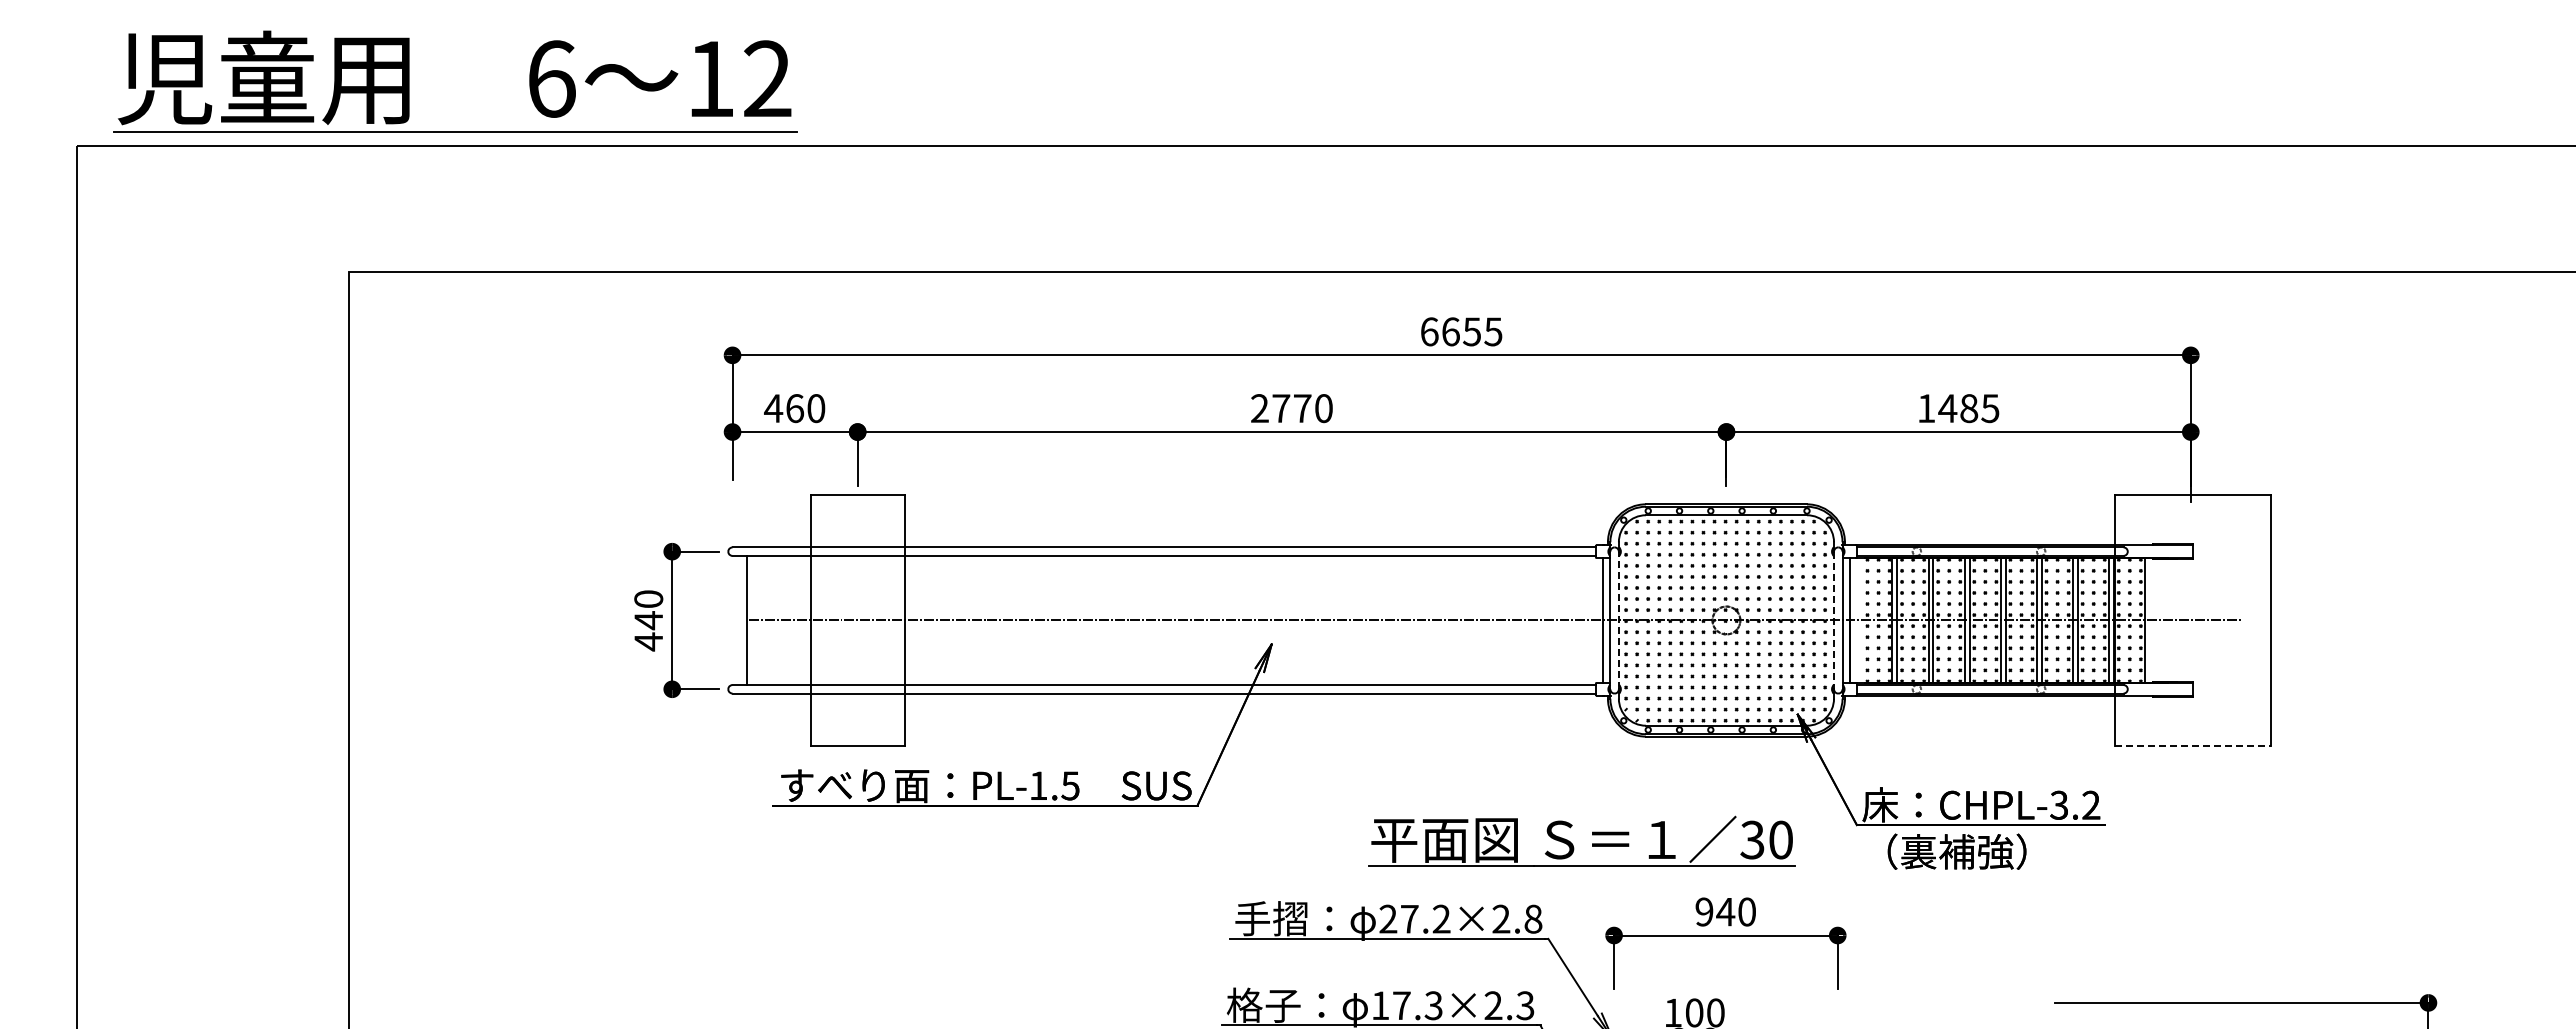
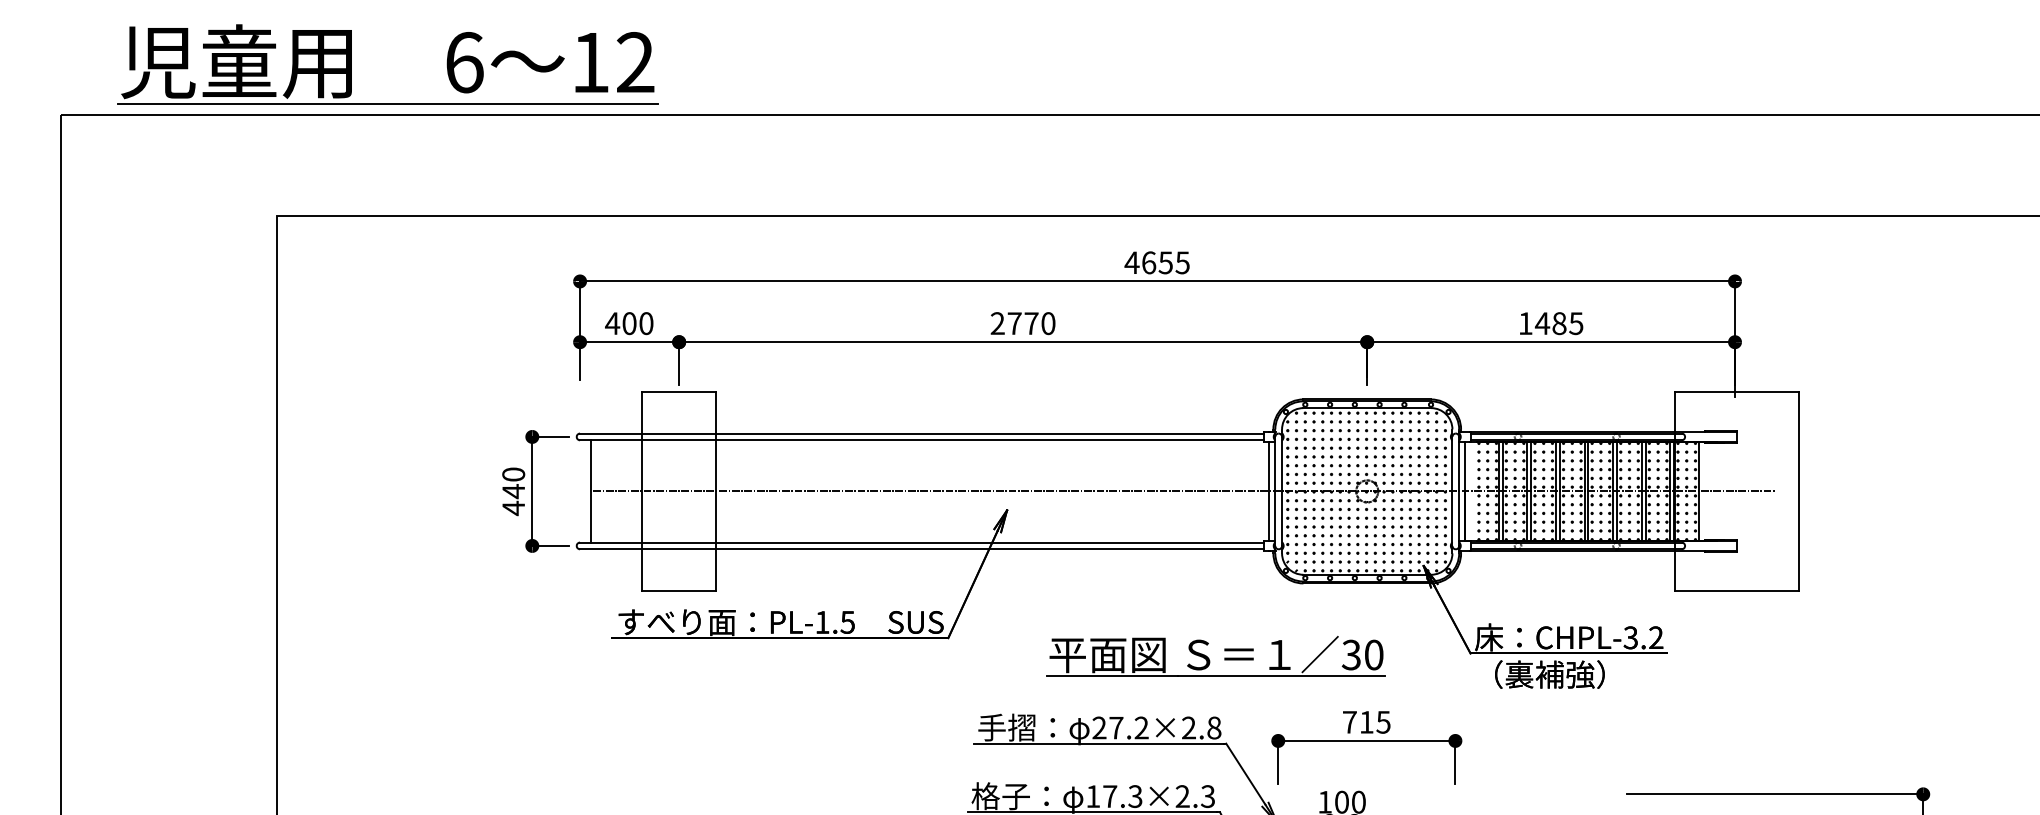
part: (409, 81) -> (351, 64), moved
text: (1429, 331) -> (1132, 262), 6655 -> 4655
text: (795, 408) -> (629, 323), 460 -> 400
line: (1618, 620) -> (1281, 491), dashed -> solid
line: (1834, 620) -> (1452, 491), dashed -> solid
line: (2193, 745) -> (1737, 590), dashed -> solid
part: (1573, 844) -> (1209, 658), moved
text: (1725, 911) -> (1366, 721), 940 -> 715

